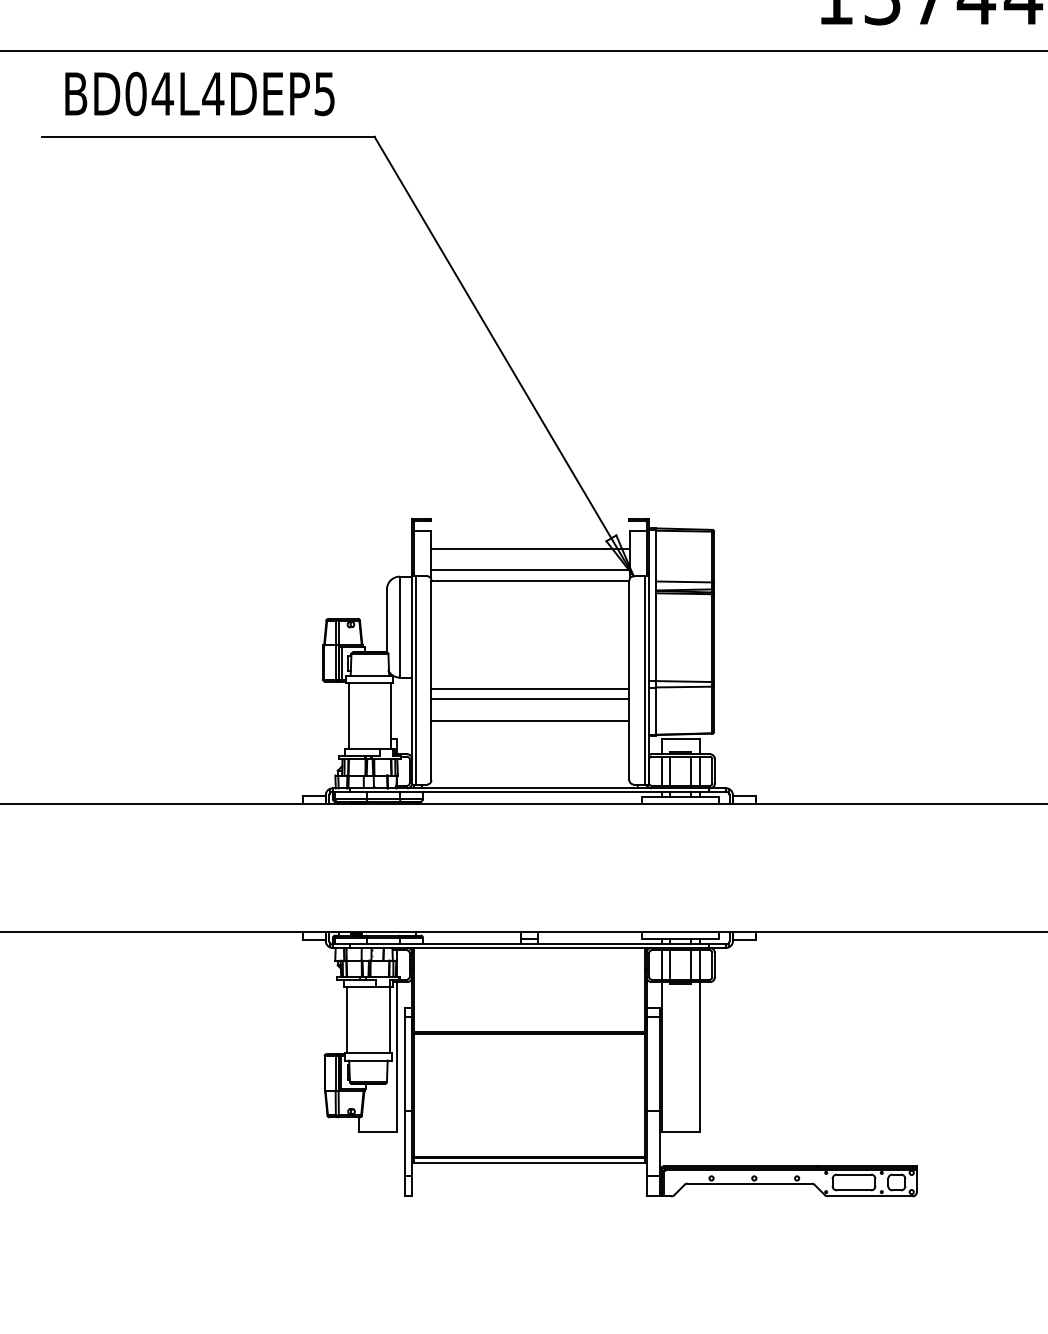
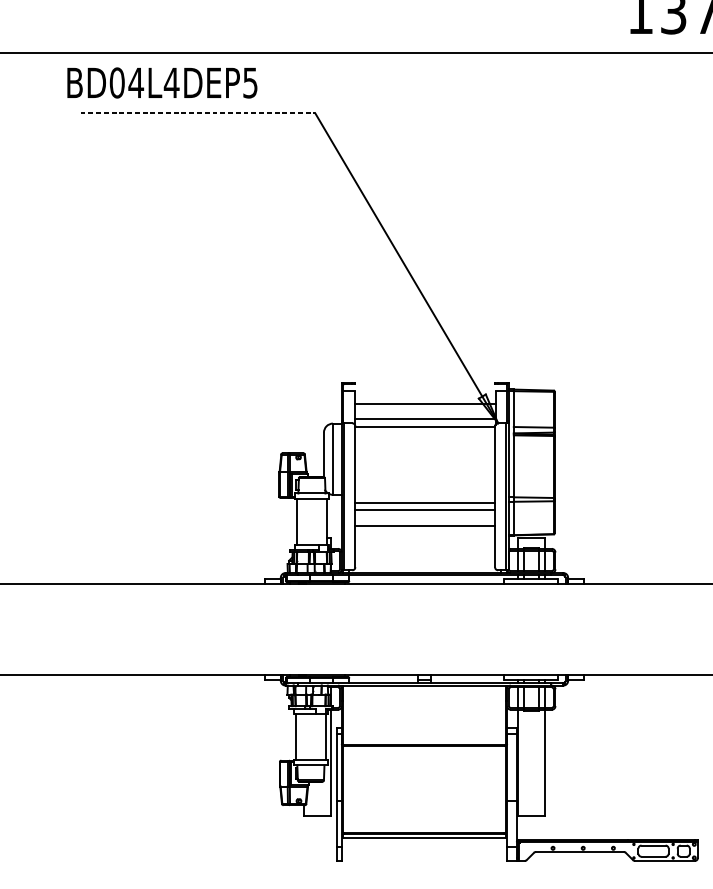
text: (199, 93) -> (162, 82), moved
line: (208, 136) -> (198, 112), solid -> dashed

